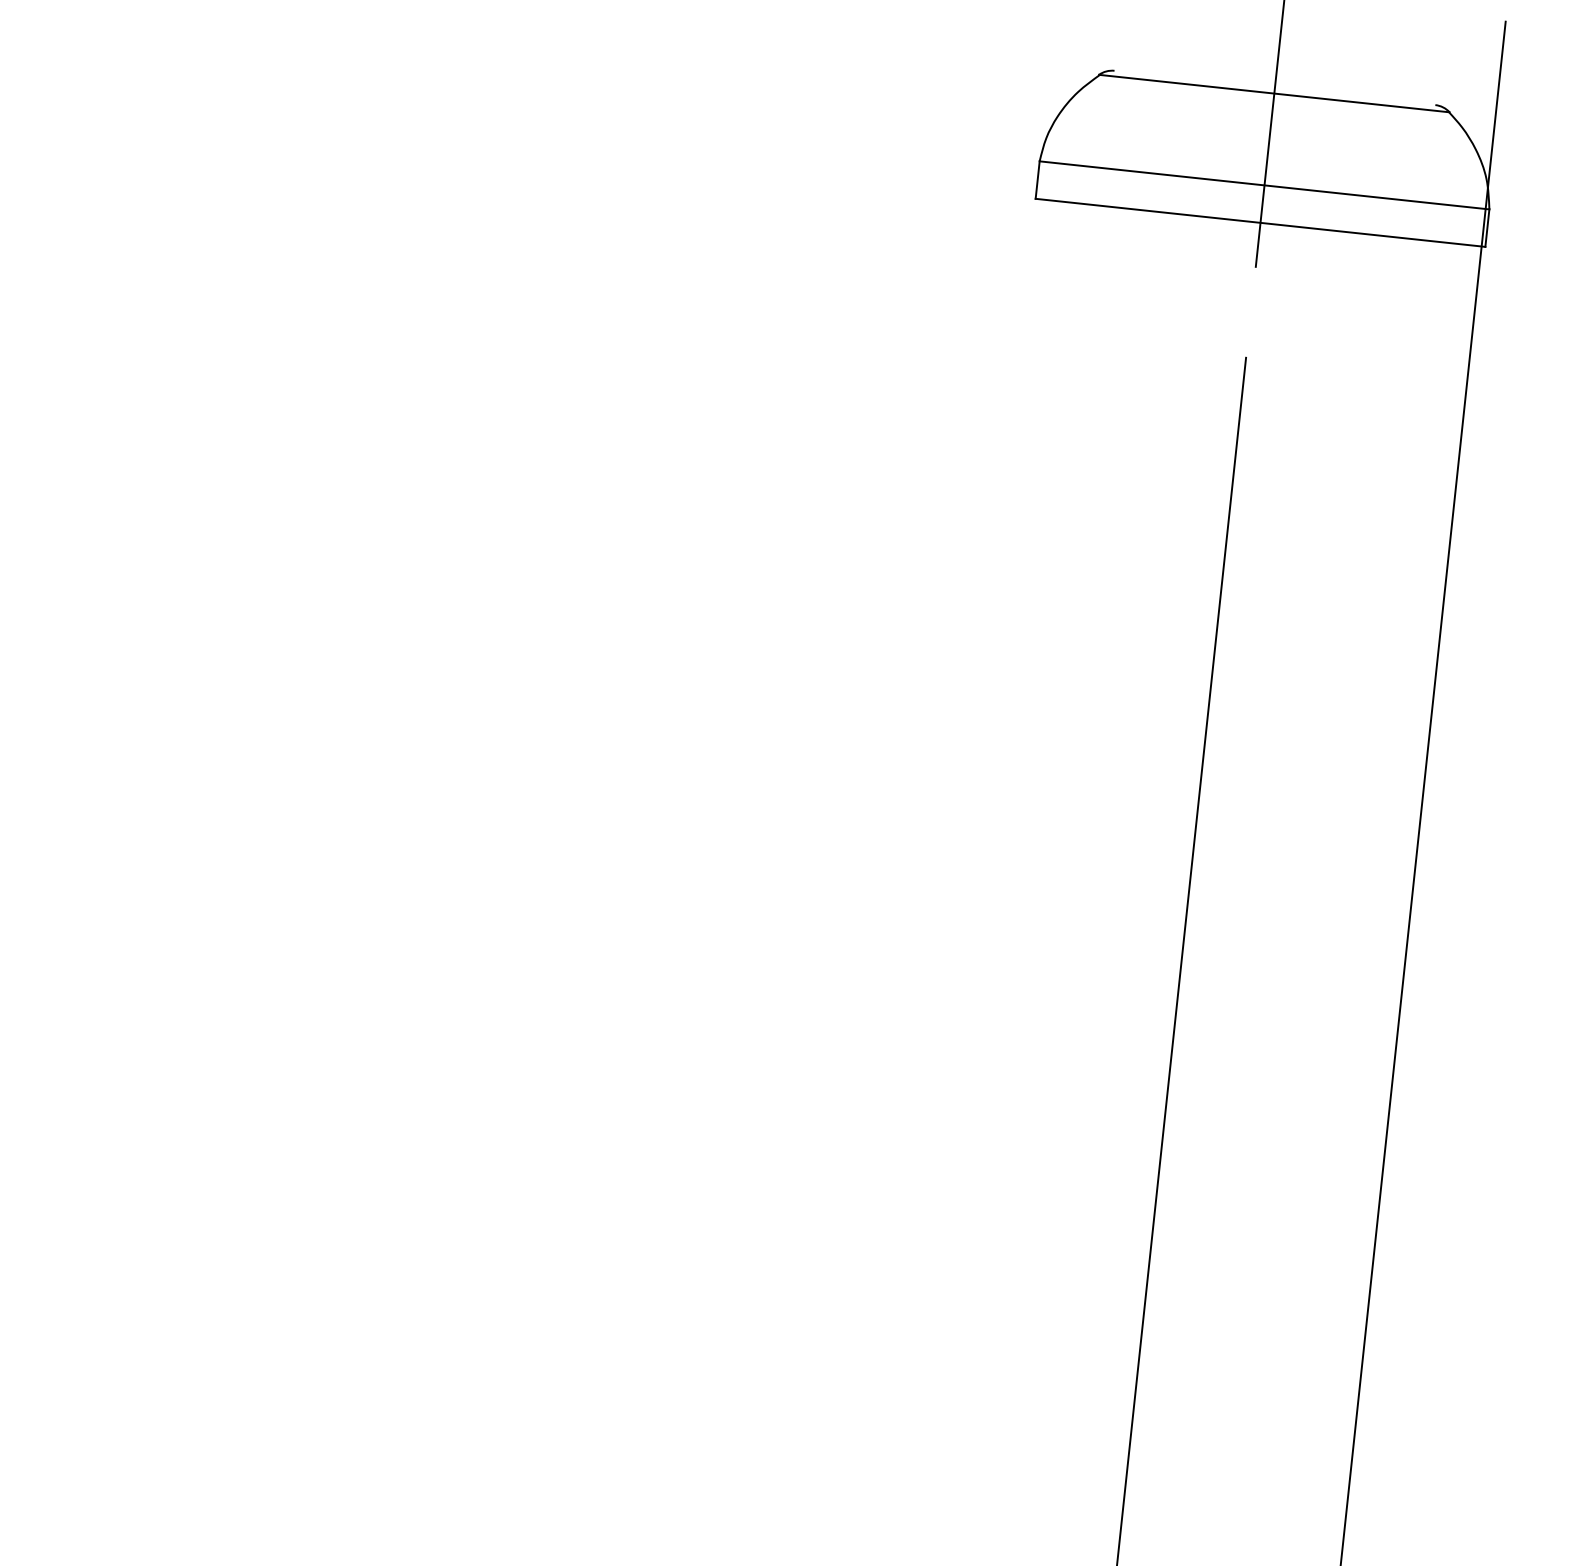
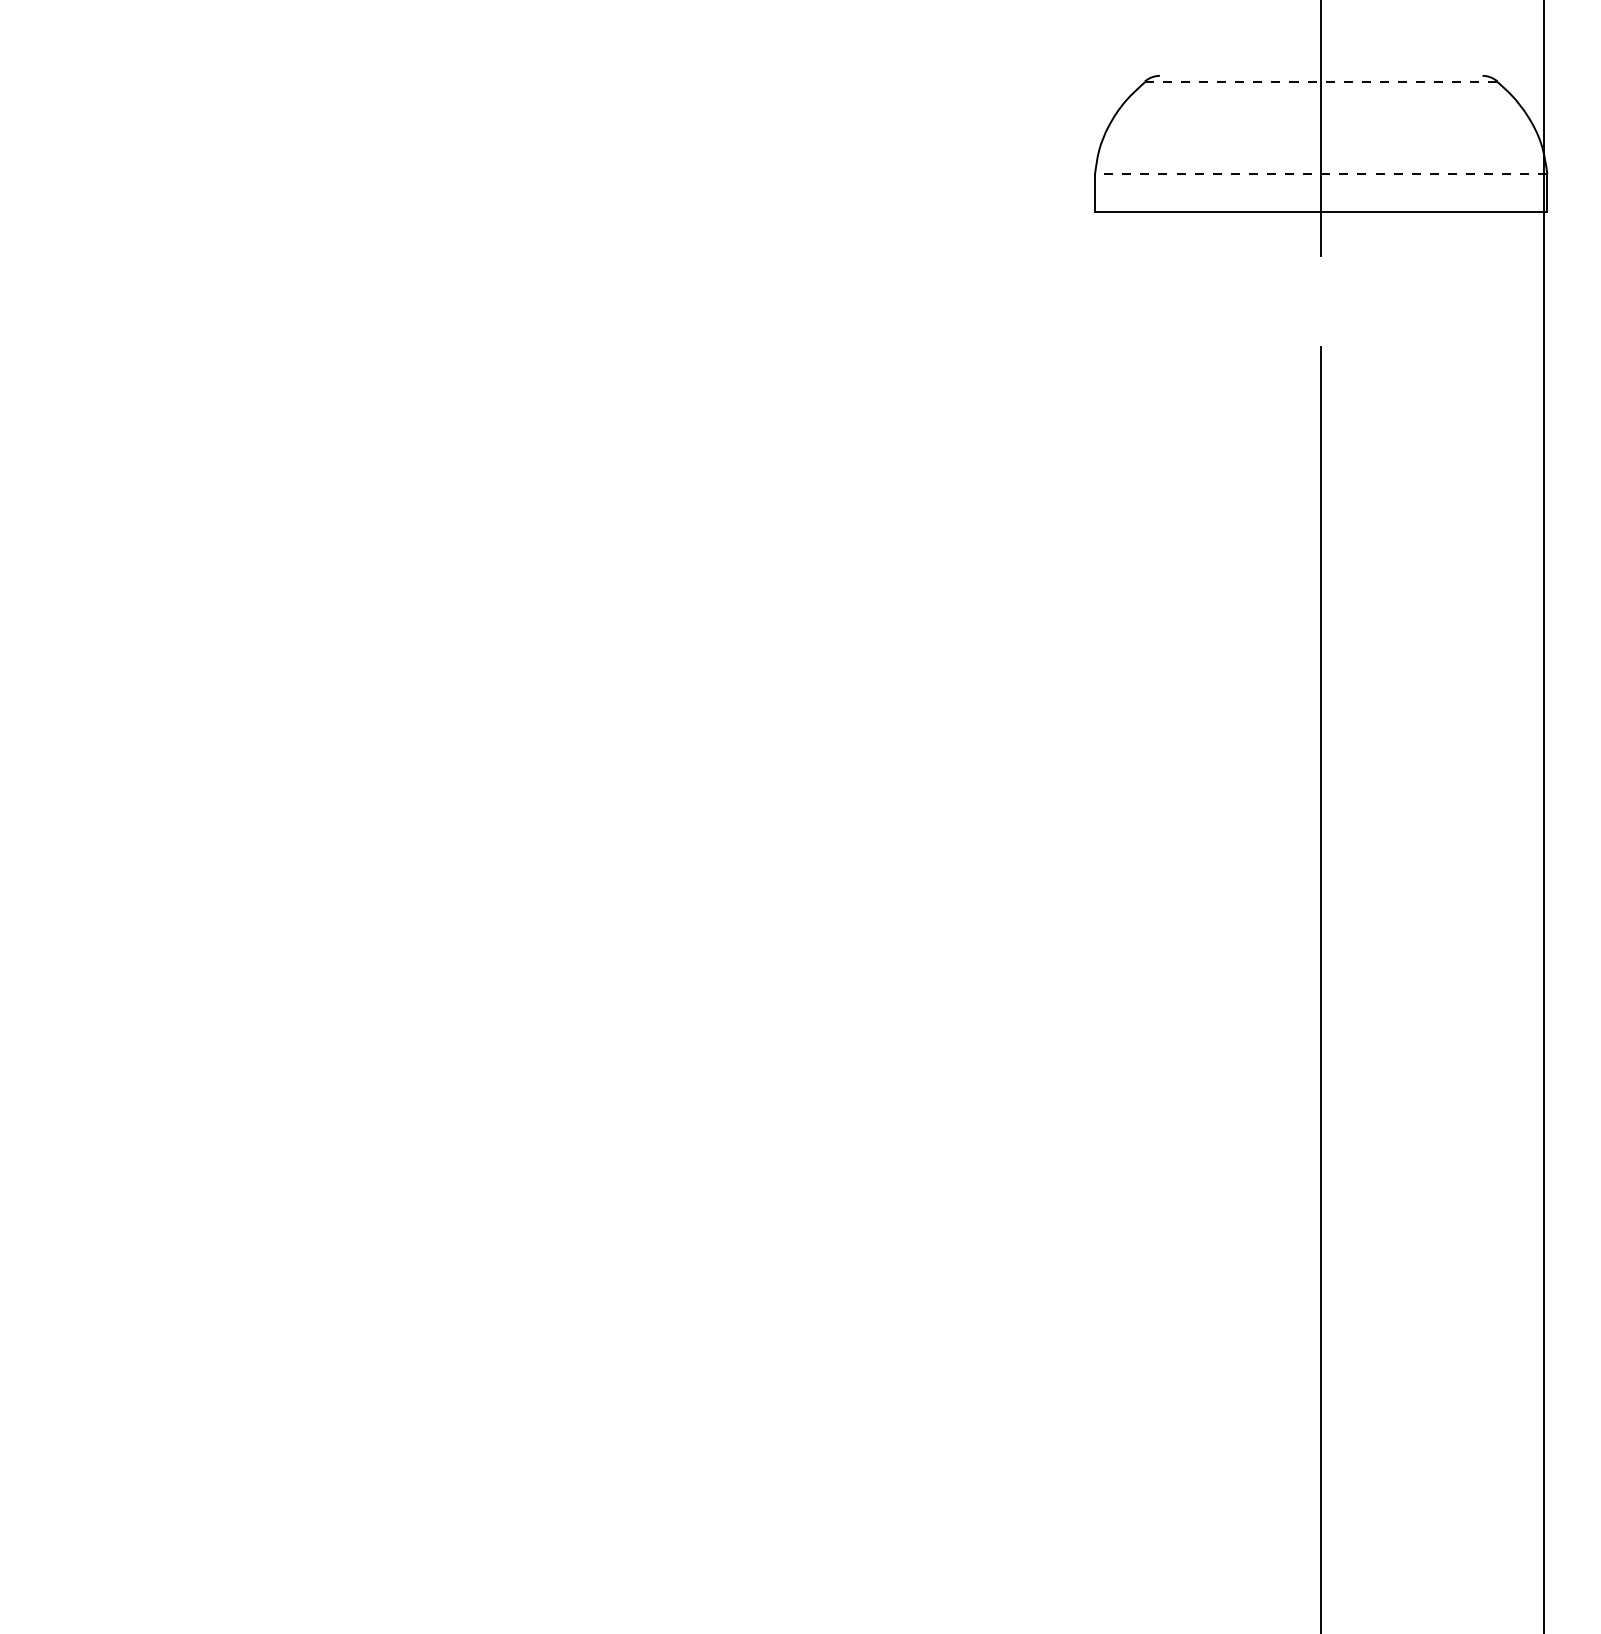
line: (1273, 93) -> (1320, 81), solid -> dashed
line: (1263, 184) -> (1320, 173), solid -> dashed

